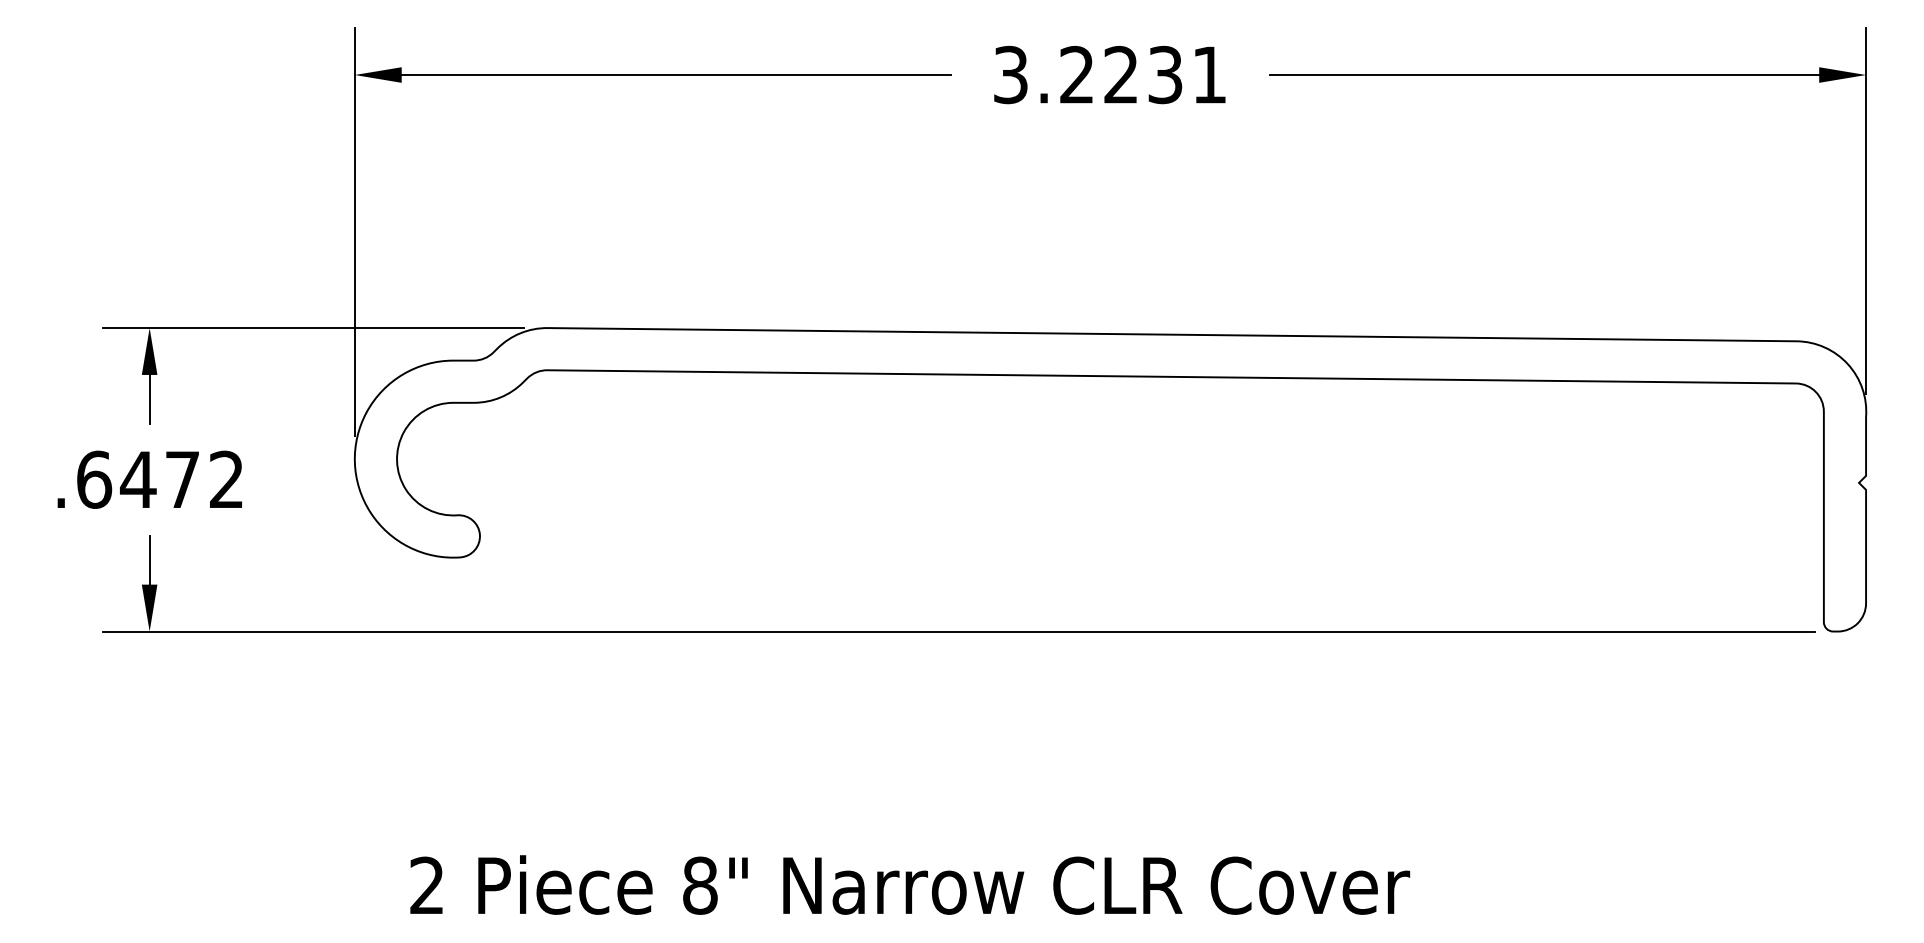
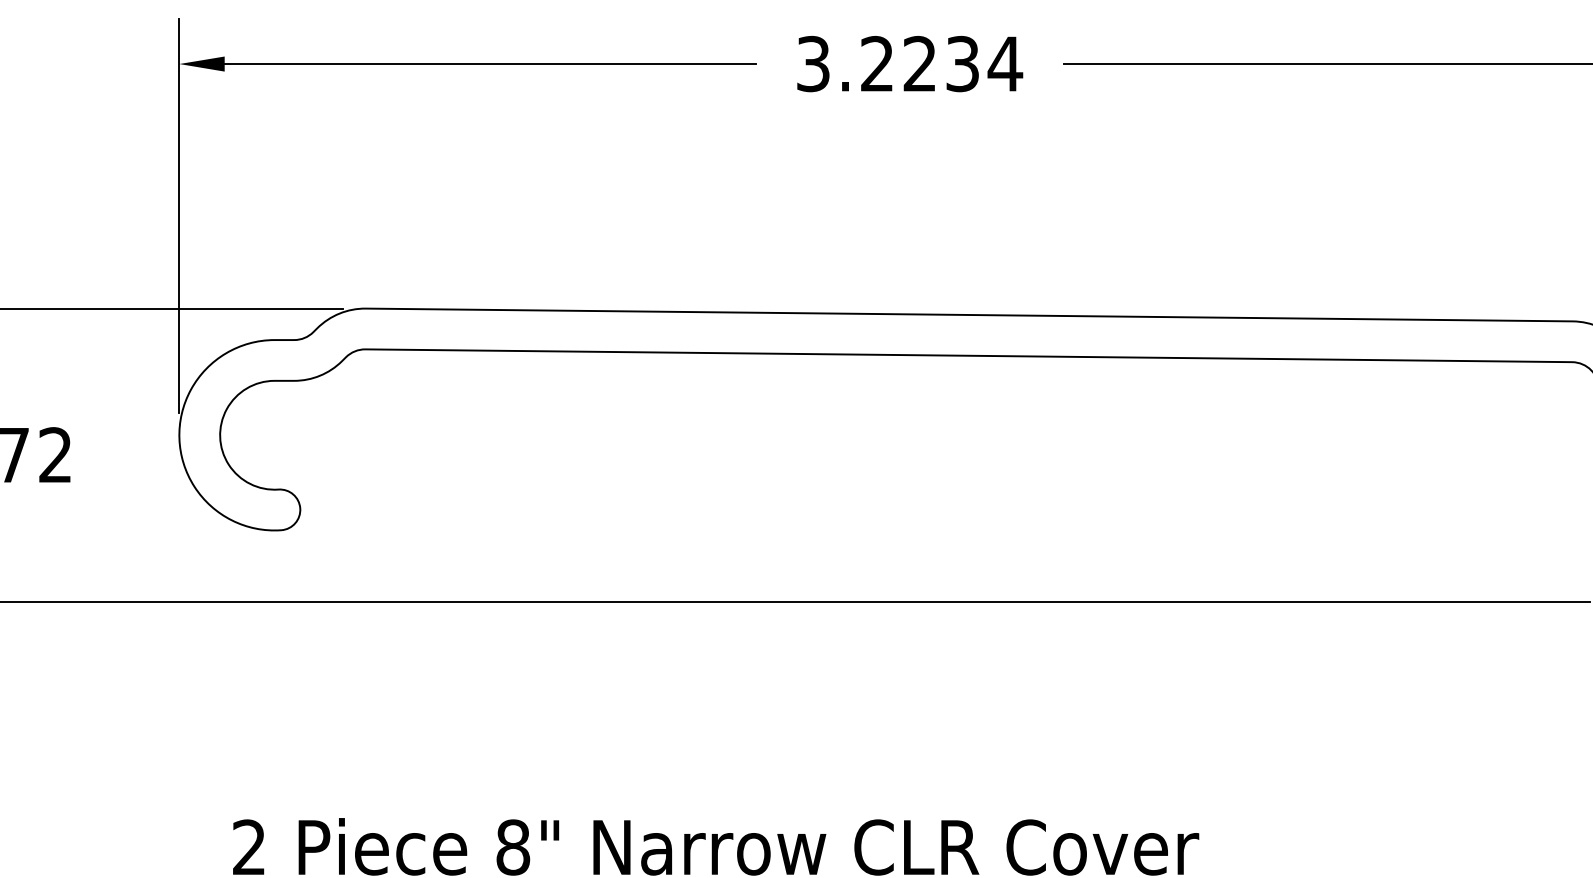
text: (1209, 74) -> (1005, 63), 3.2231 -> 3.2234

